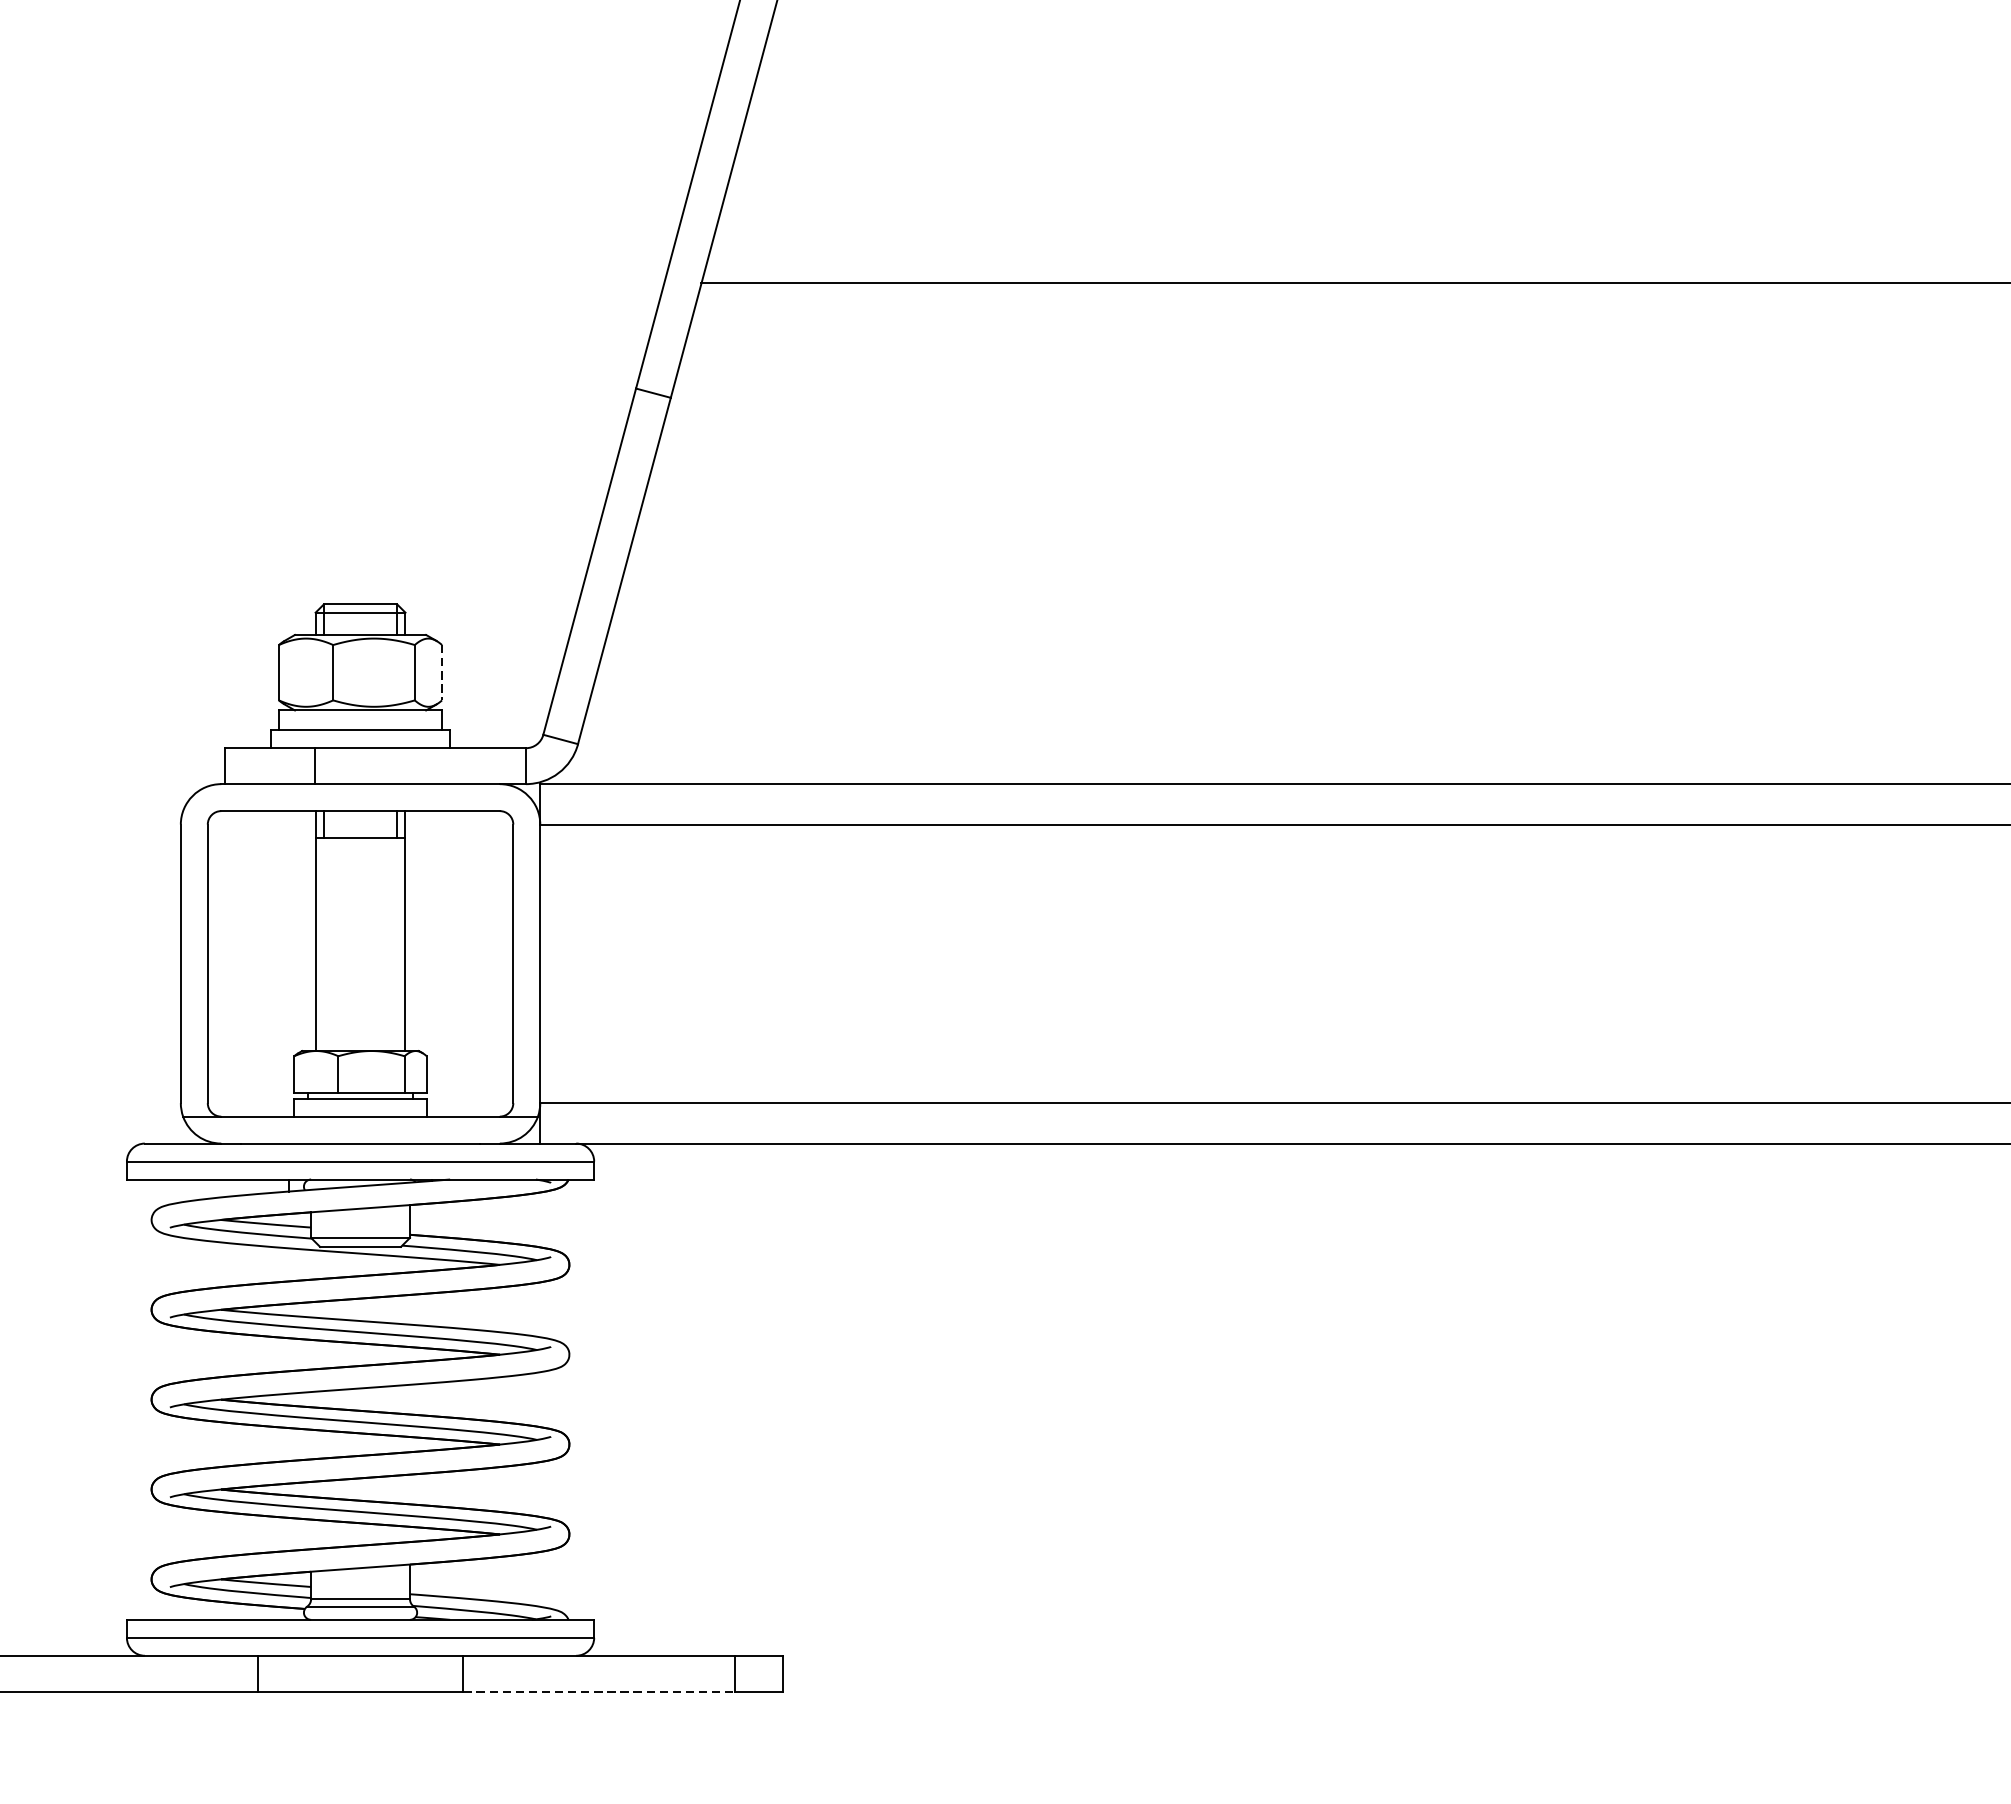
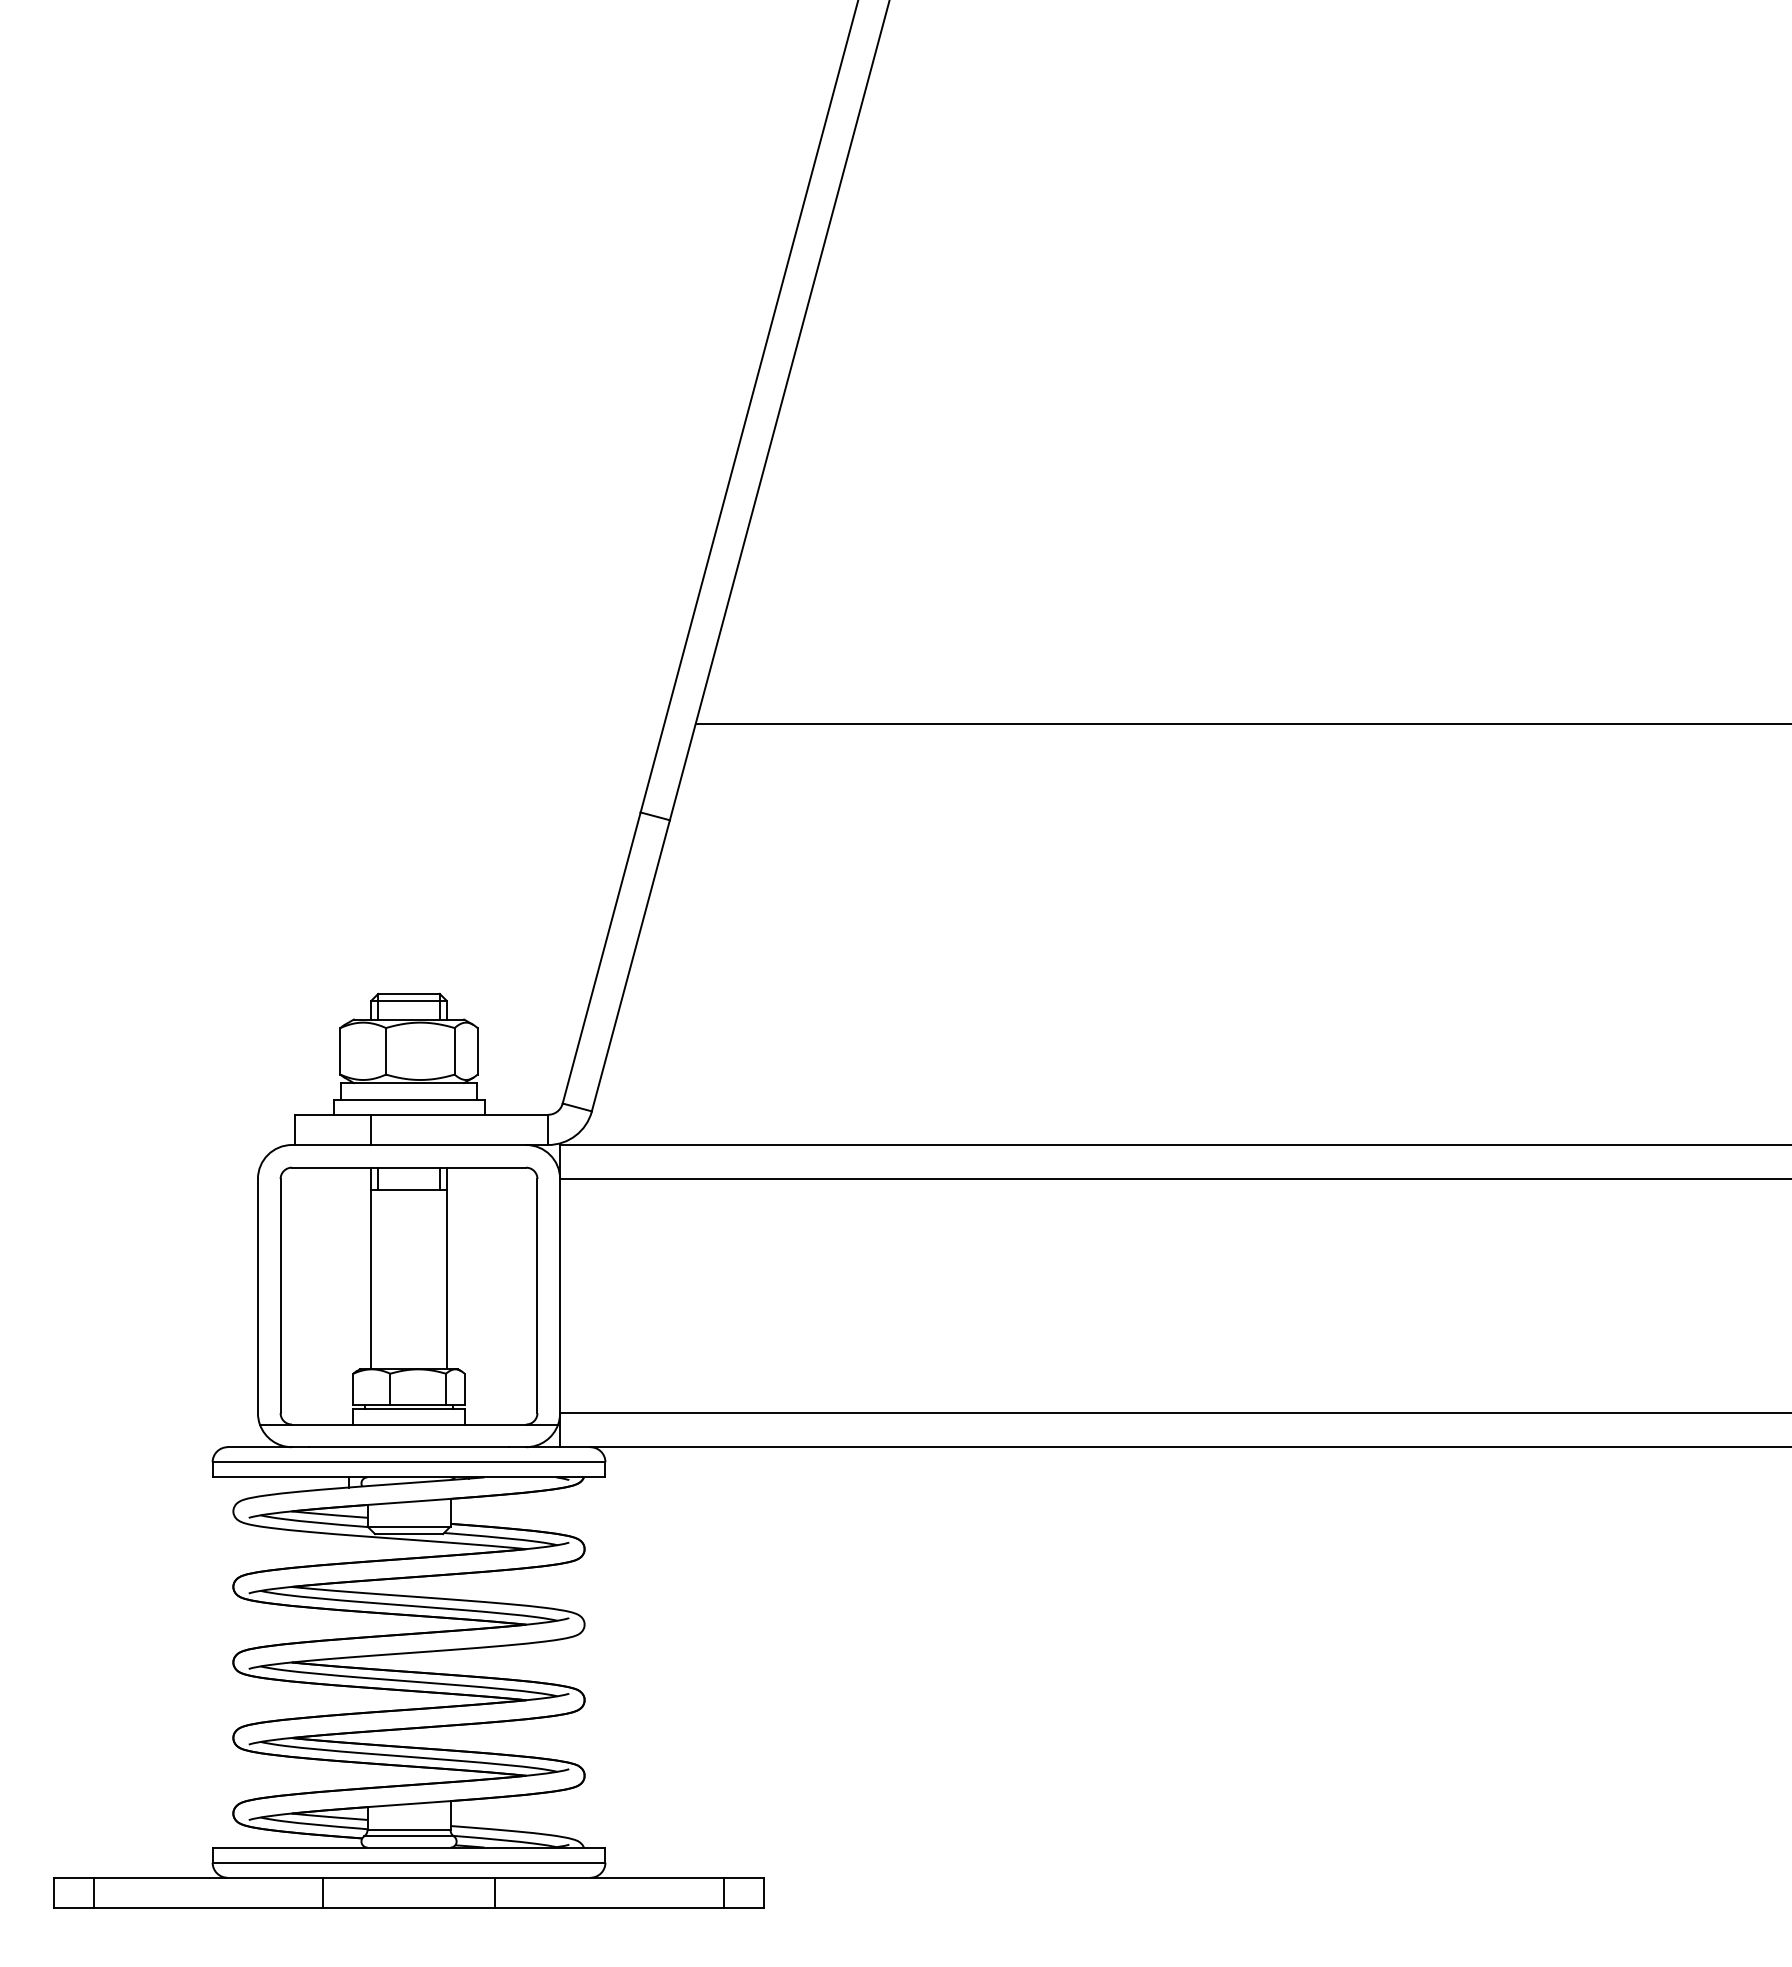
line: (441, 672) -> (477, 1051), dashed -> solid
line: (600, 1692) -> (610, 1908), dashed -> solid

